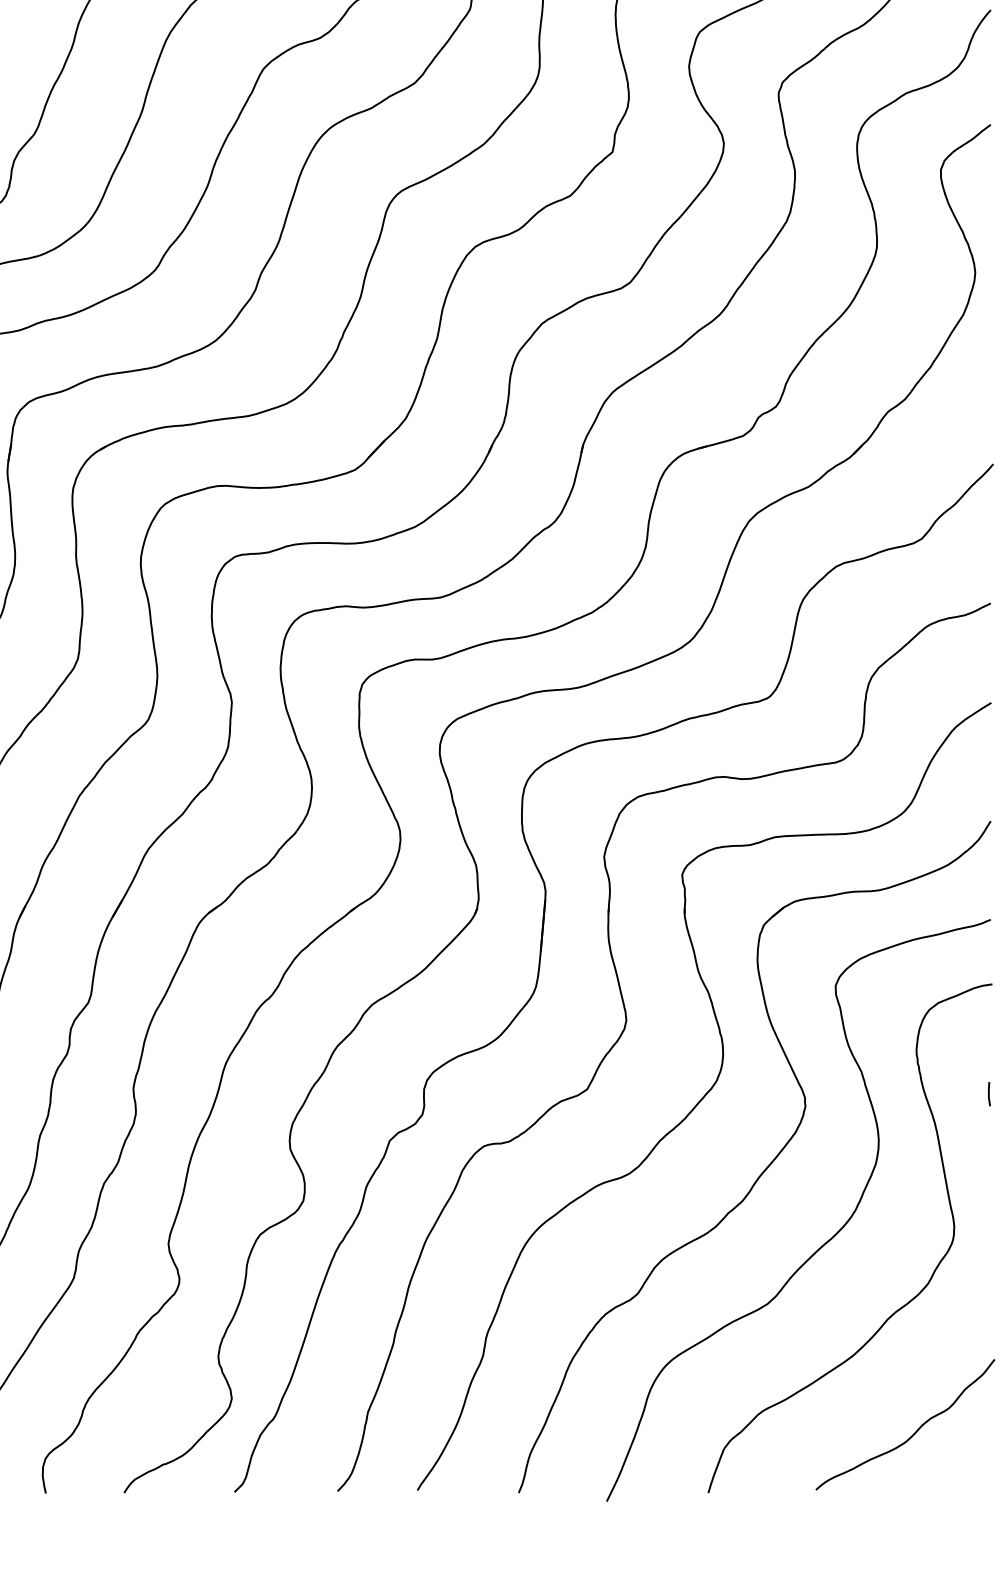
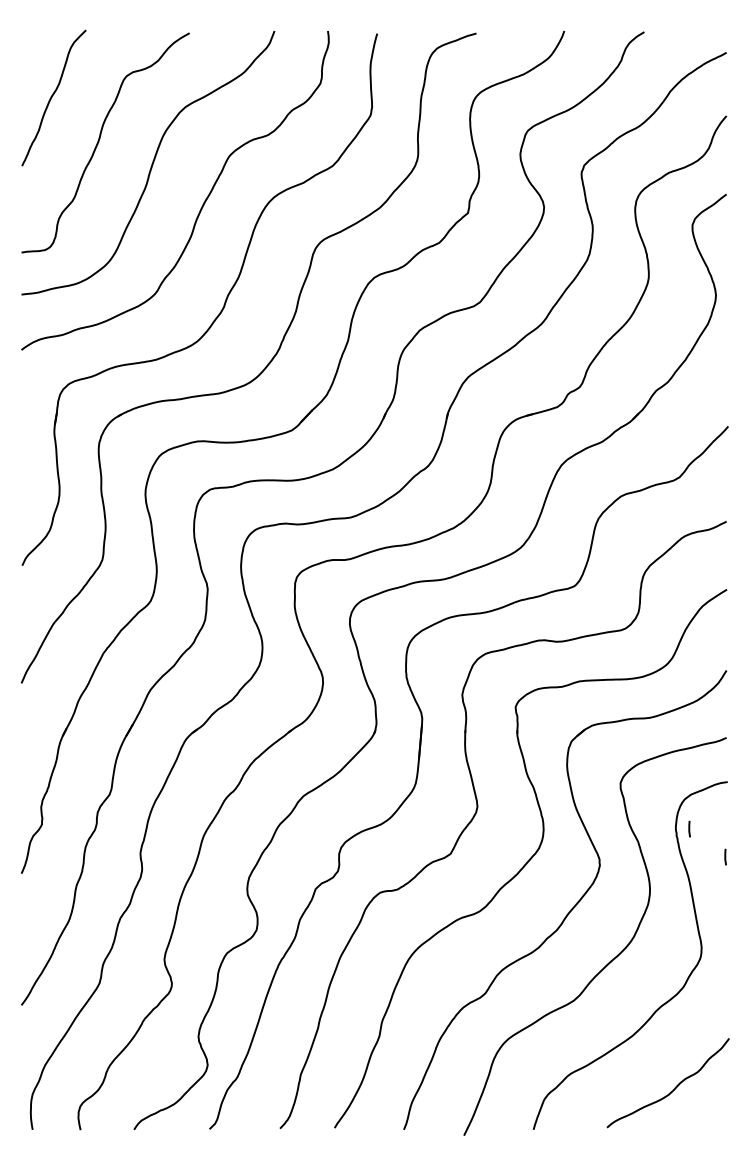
line: (936, 1052) -> (689, 828), added

